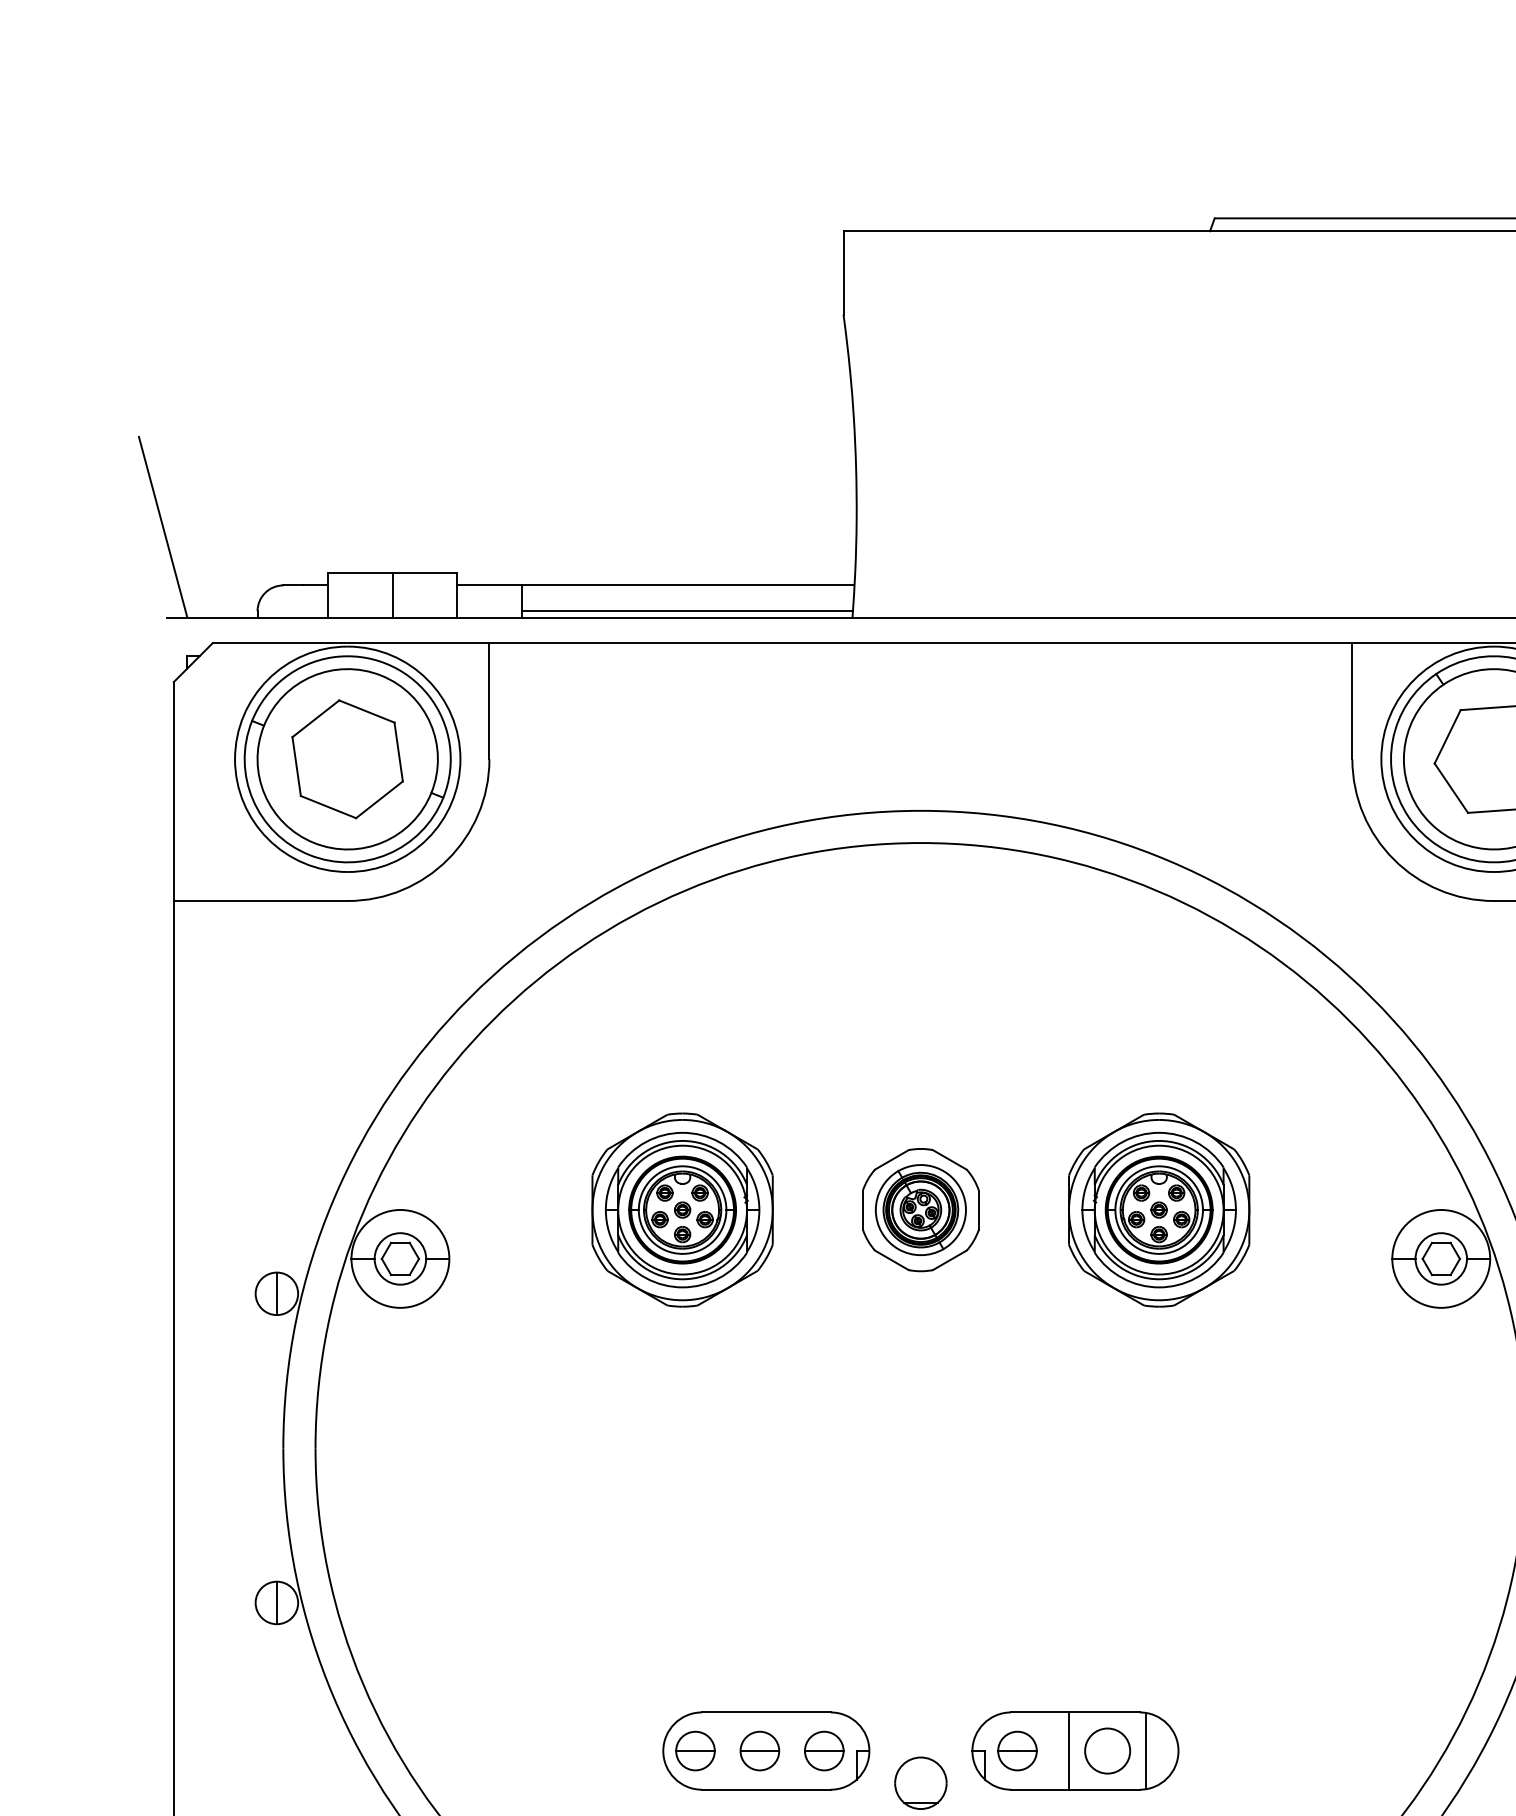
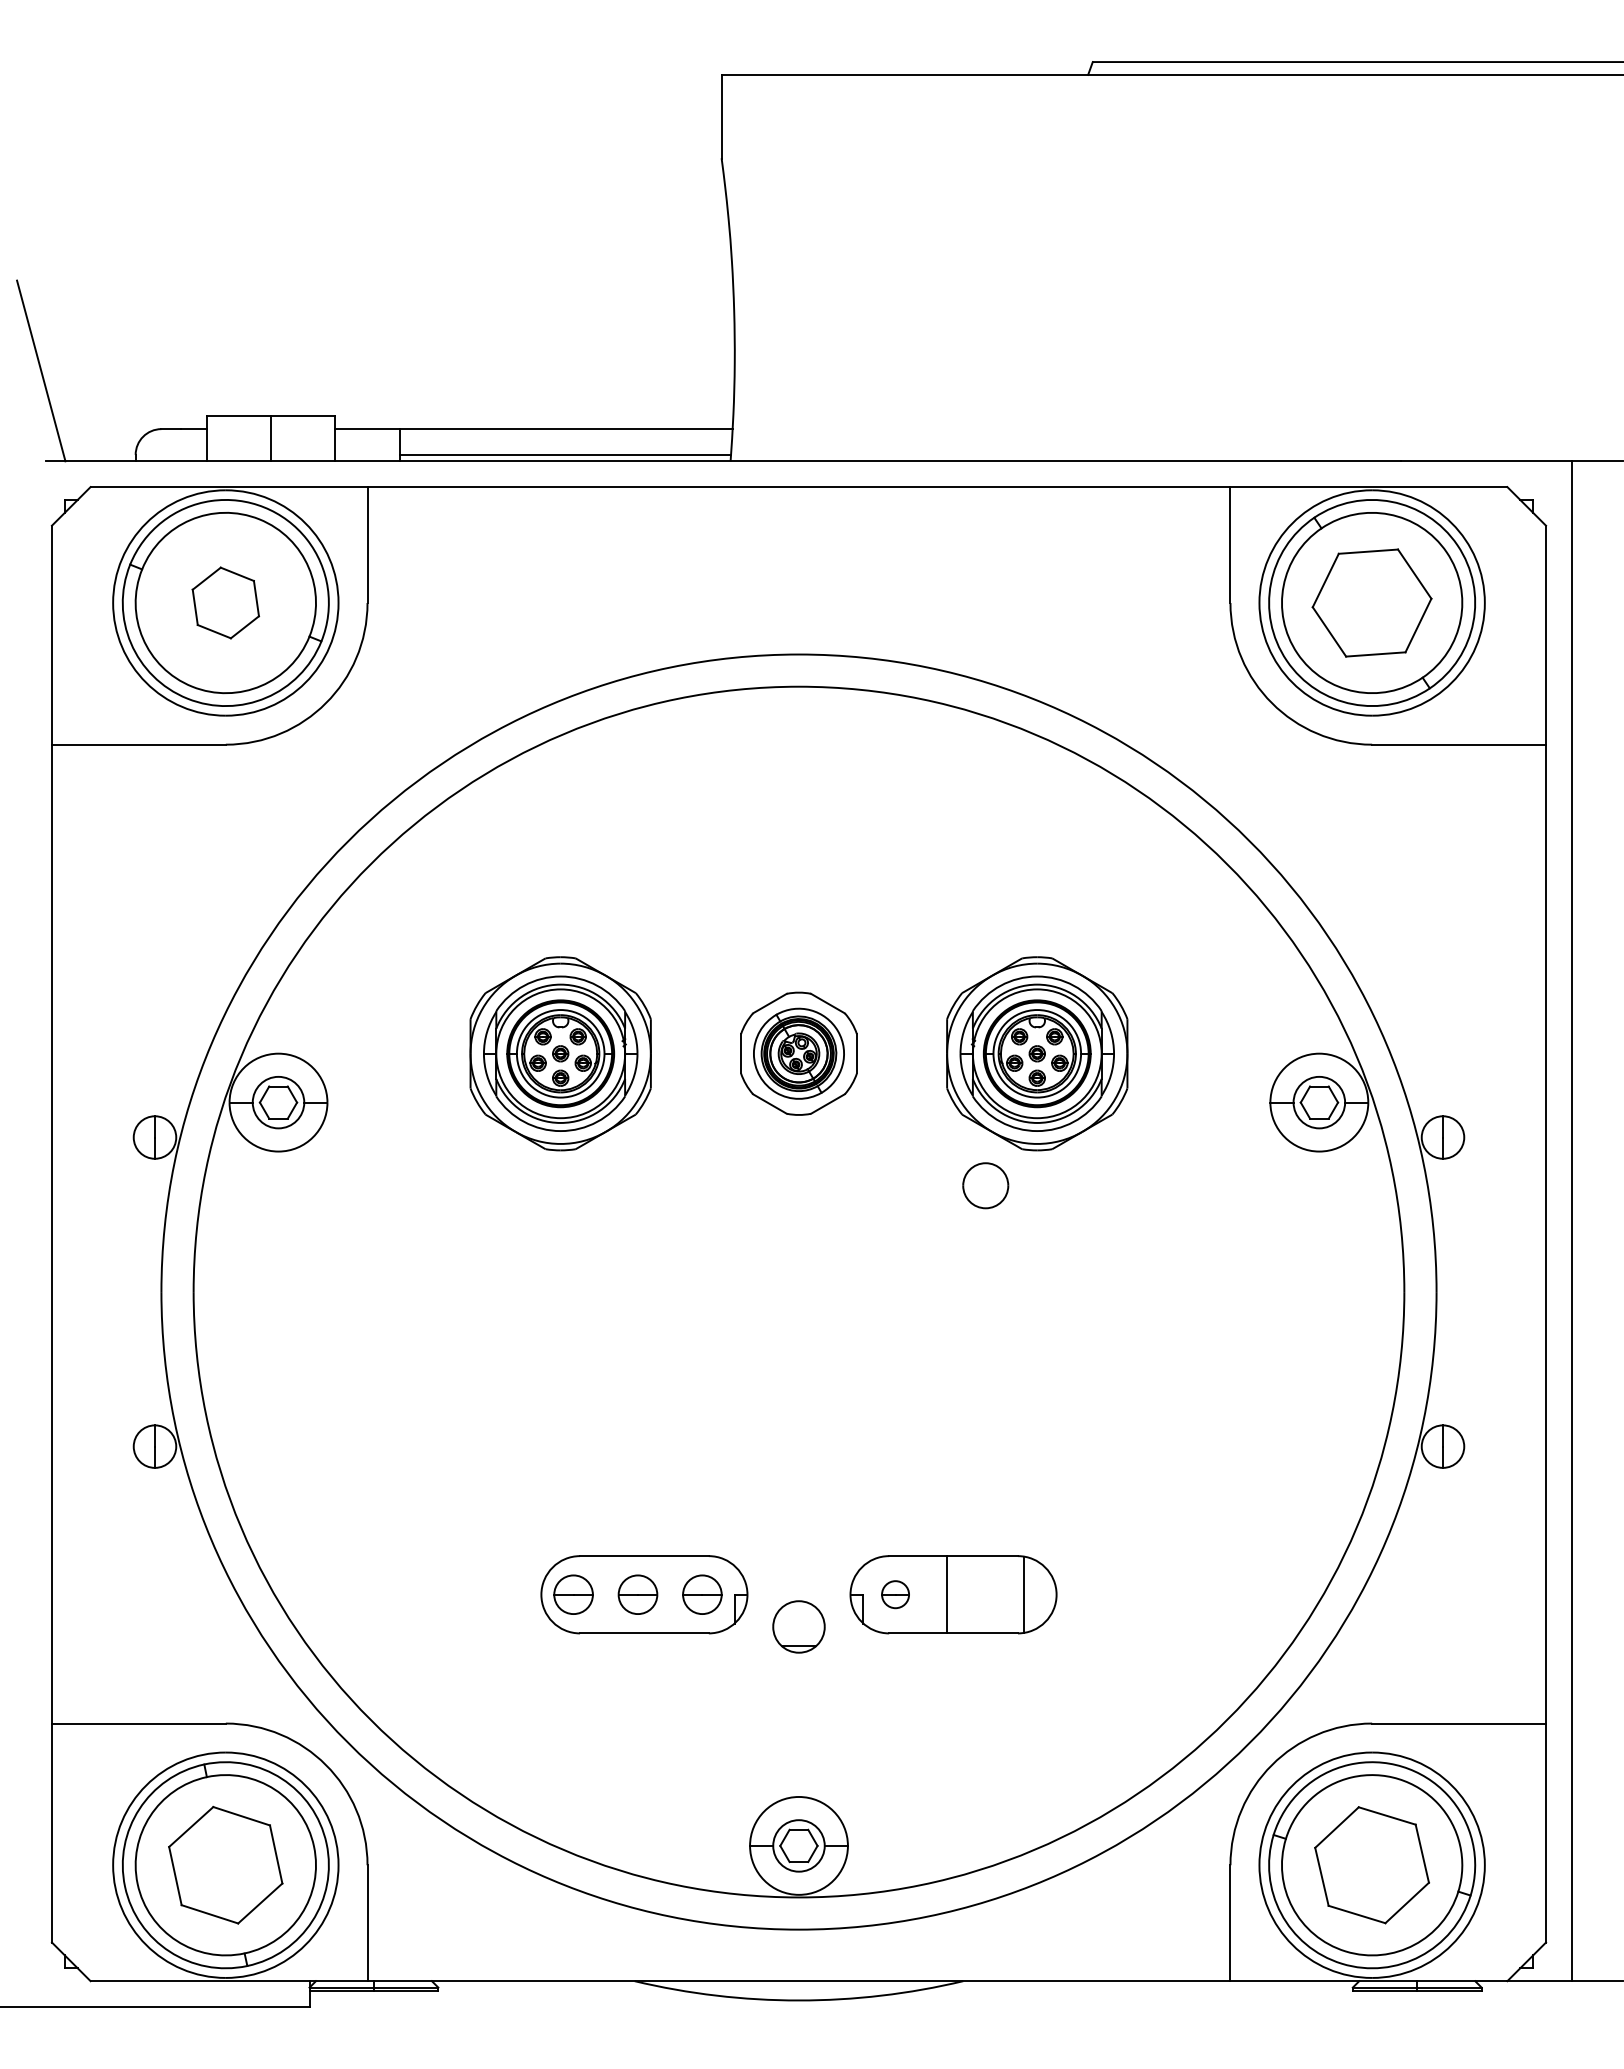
part: (347, 758) -> (225, 602), size x0.6
part: (1017, 1750) -> (895, 1594), size x0.7
part: (1107, 1750) -> (985, 1185), moved

